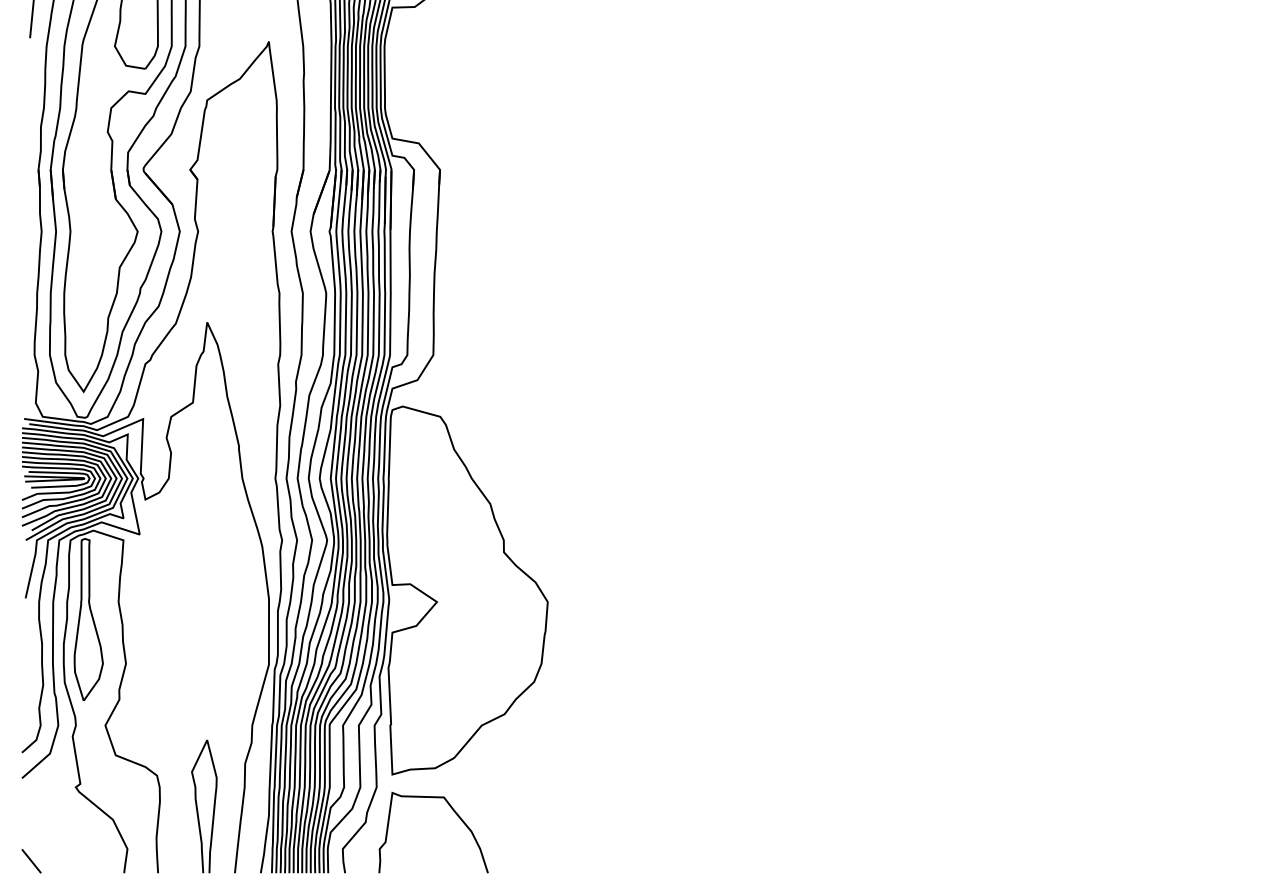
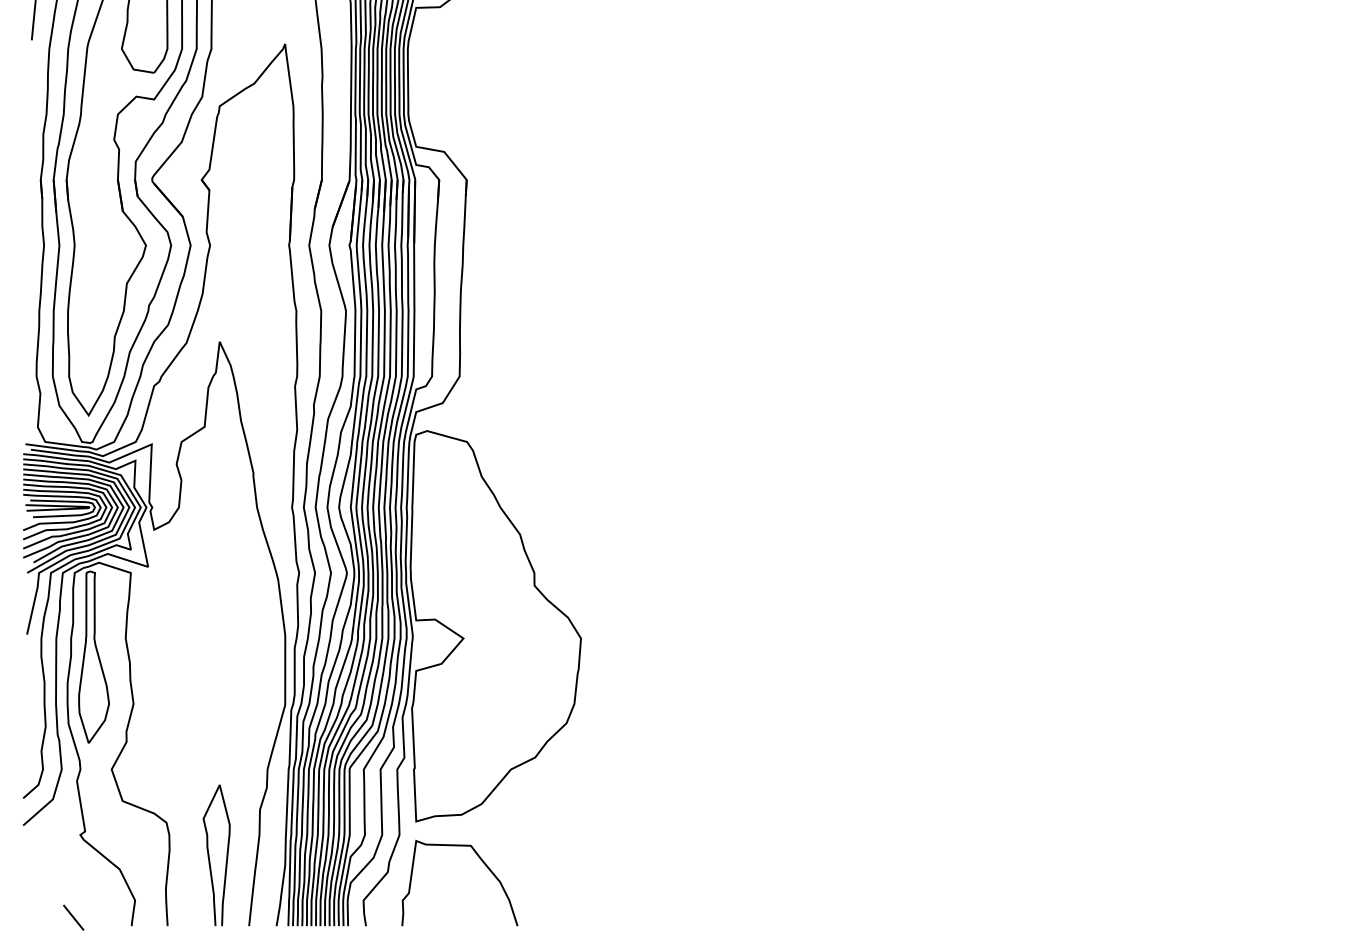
line: (31, 861) -> (73, 917), moved

